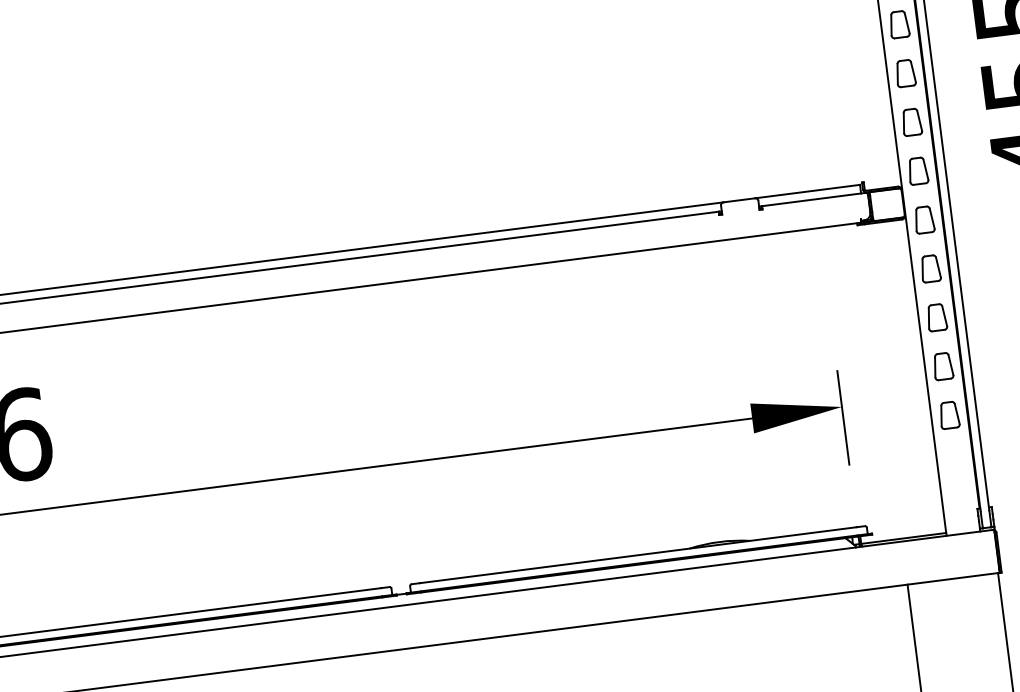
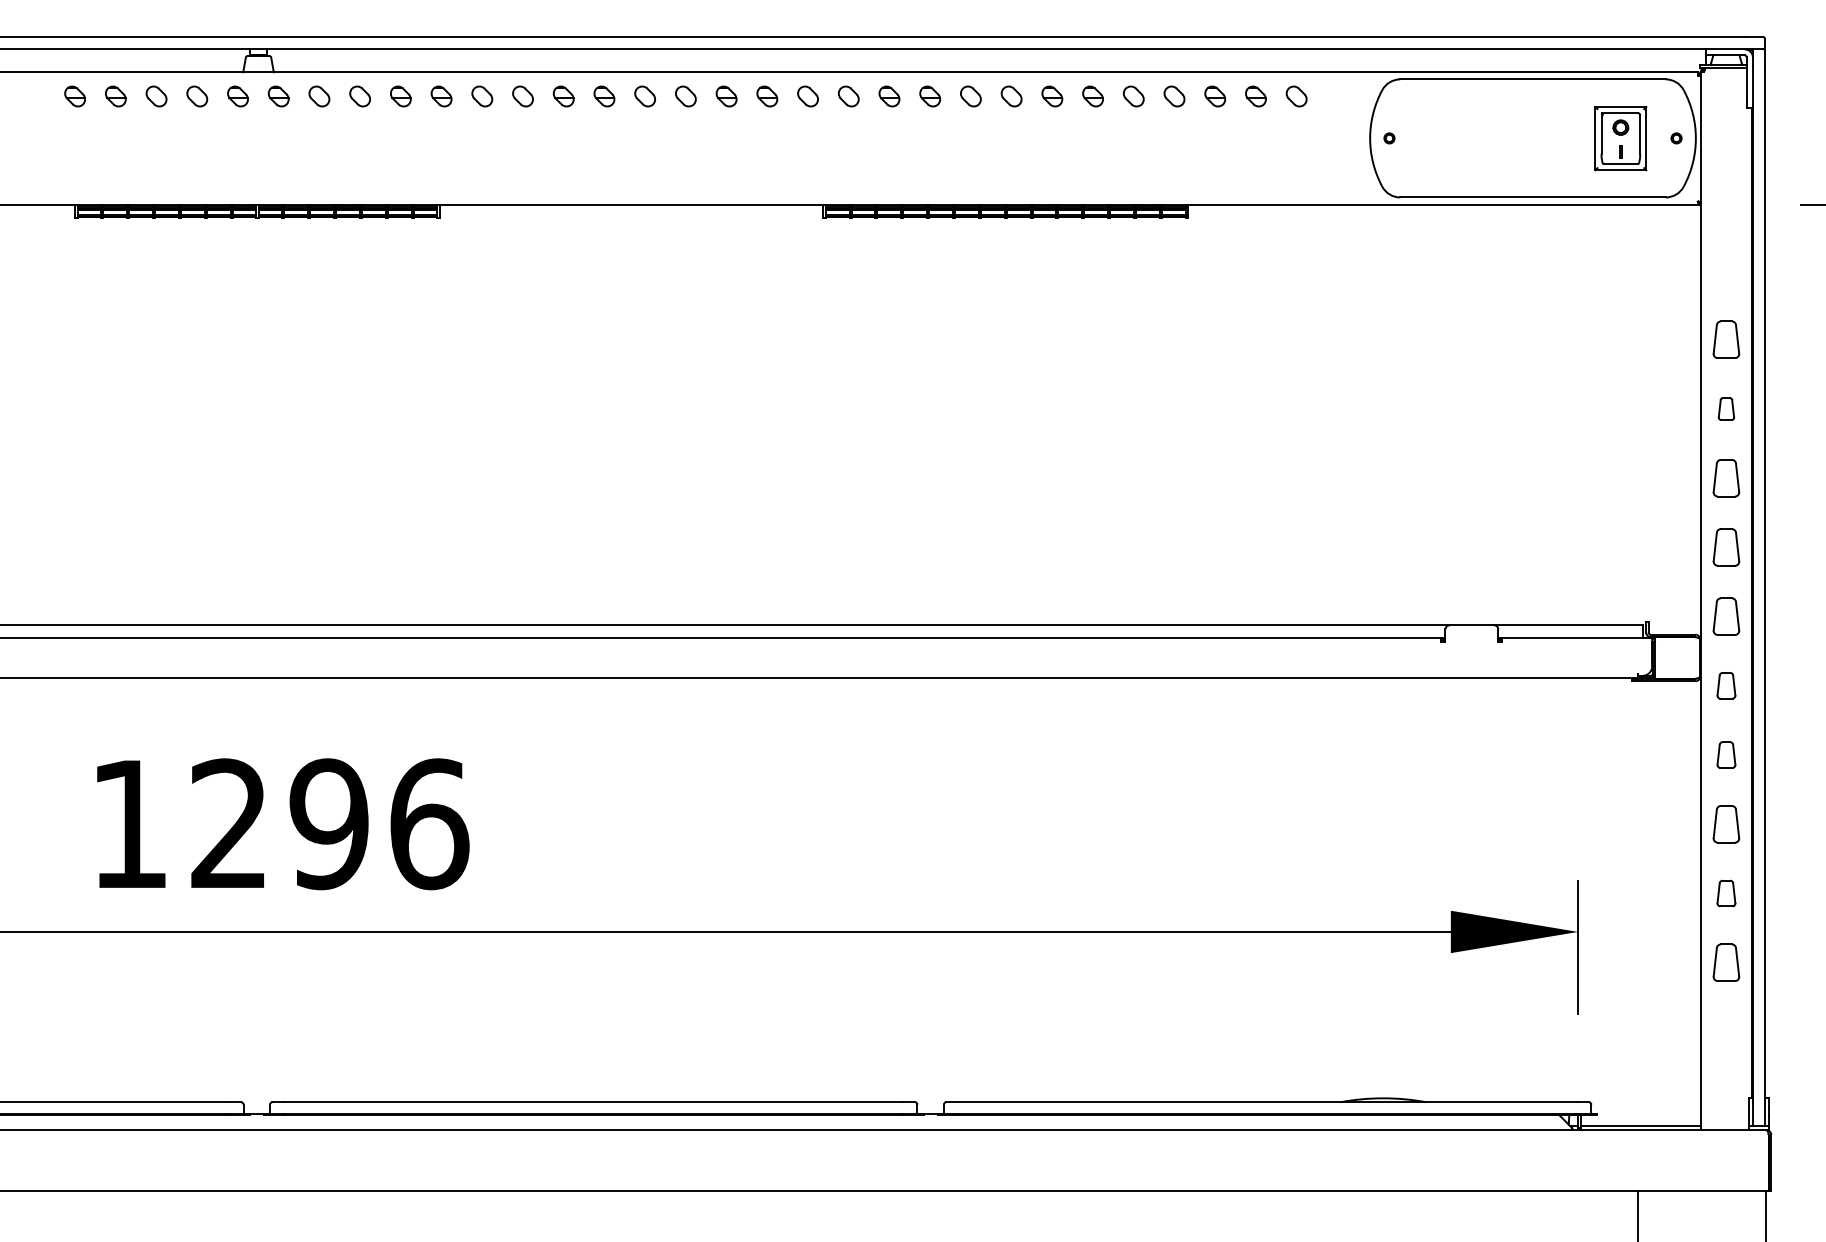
part: (899, 24) -> (1726, 408), size x0.6
part: (924, 219) -> (1726, 685), size x0.7
part: (930, 268) -> (1726, 754), size x0.7
part: (943, 366) -> (1726, 893), size x0.7

